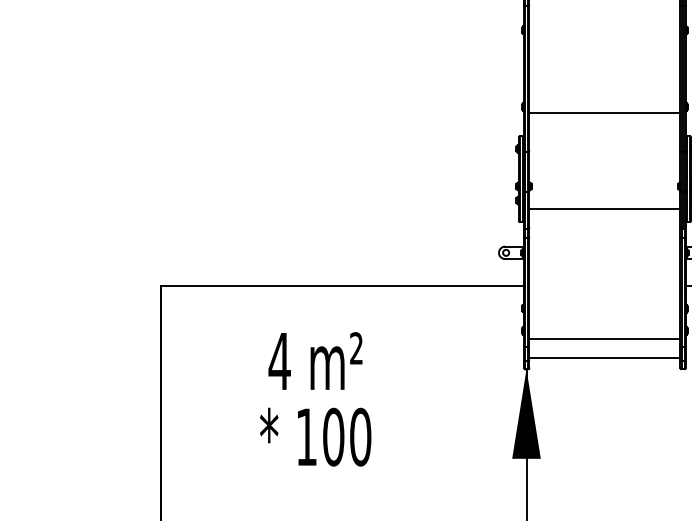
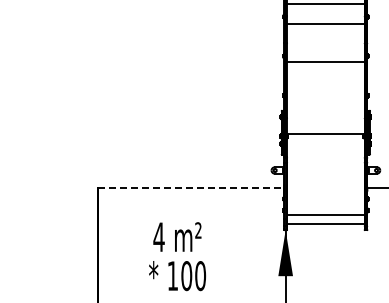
line: (604, 112) -> (325, 61), moved
line: (604, 209) -> (325, 134), moved
line: (344, 285) -> (192, 187), solid -> dashed
text: (315, 399) -> (177, 256), moved

